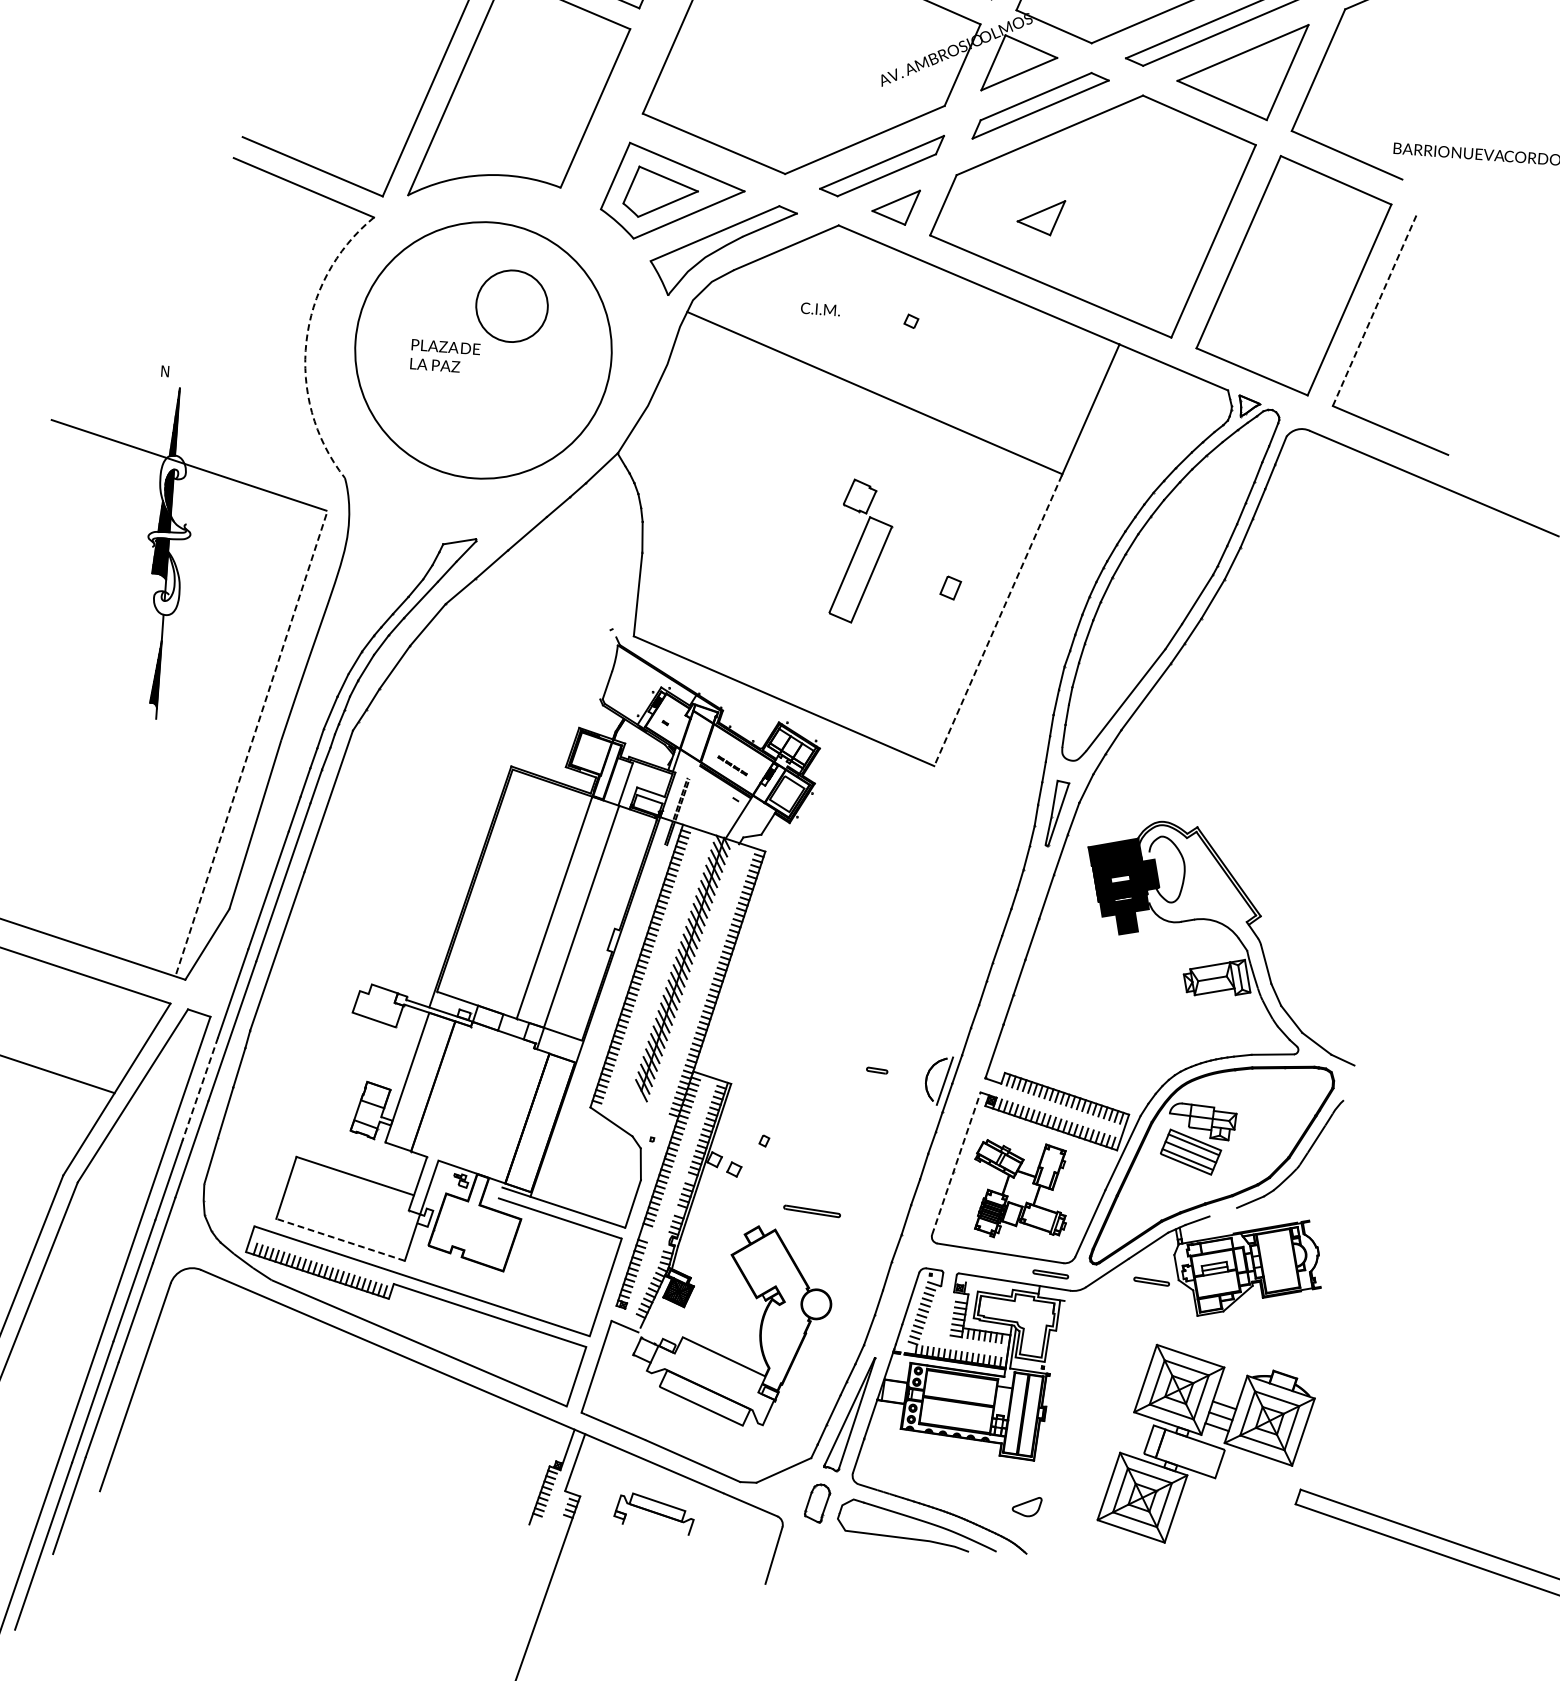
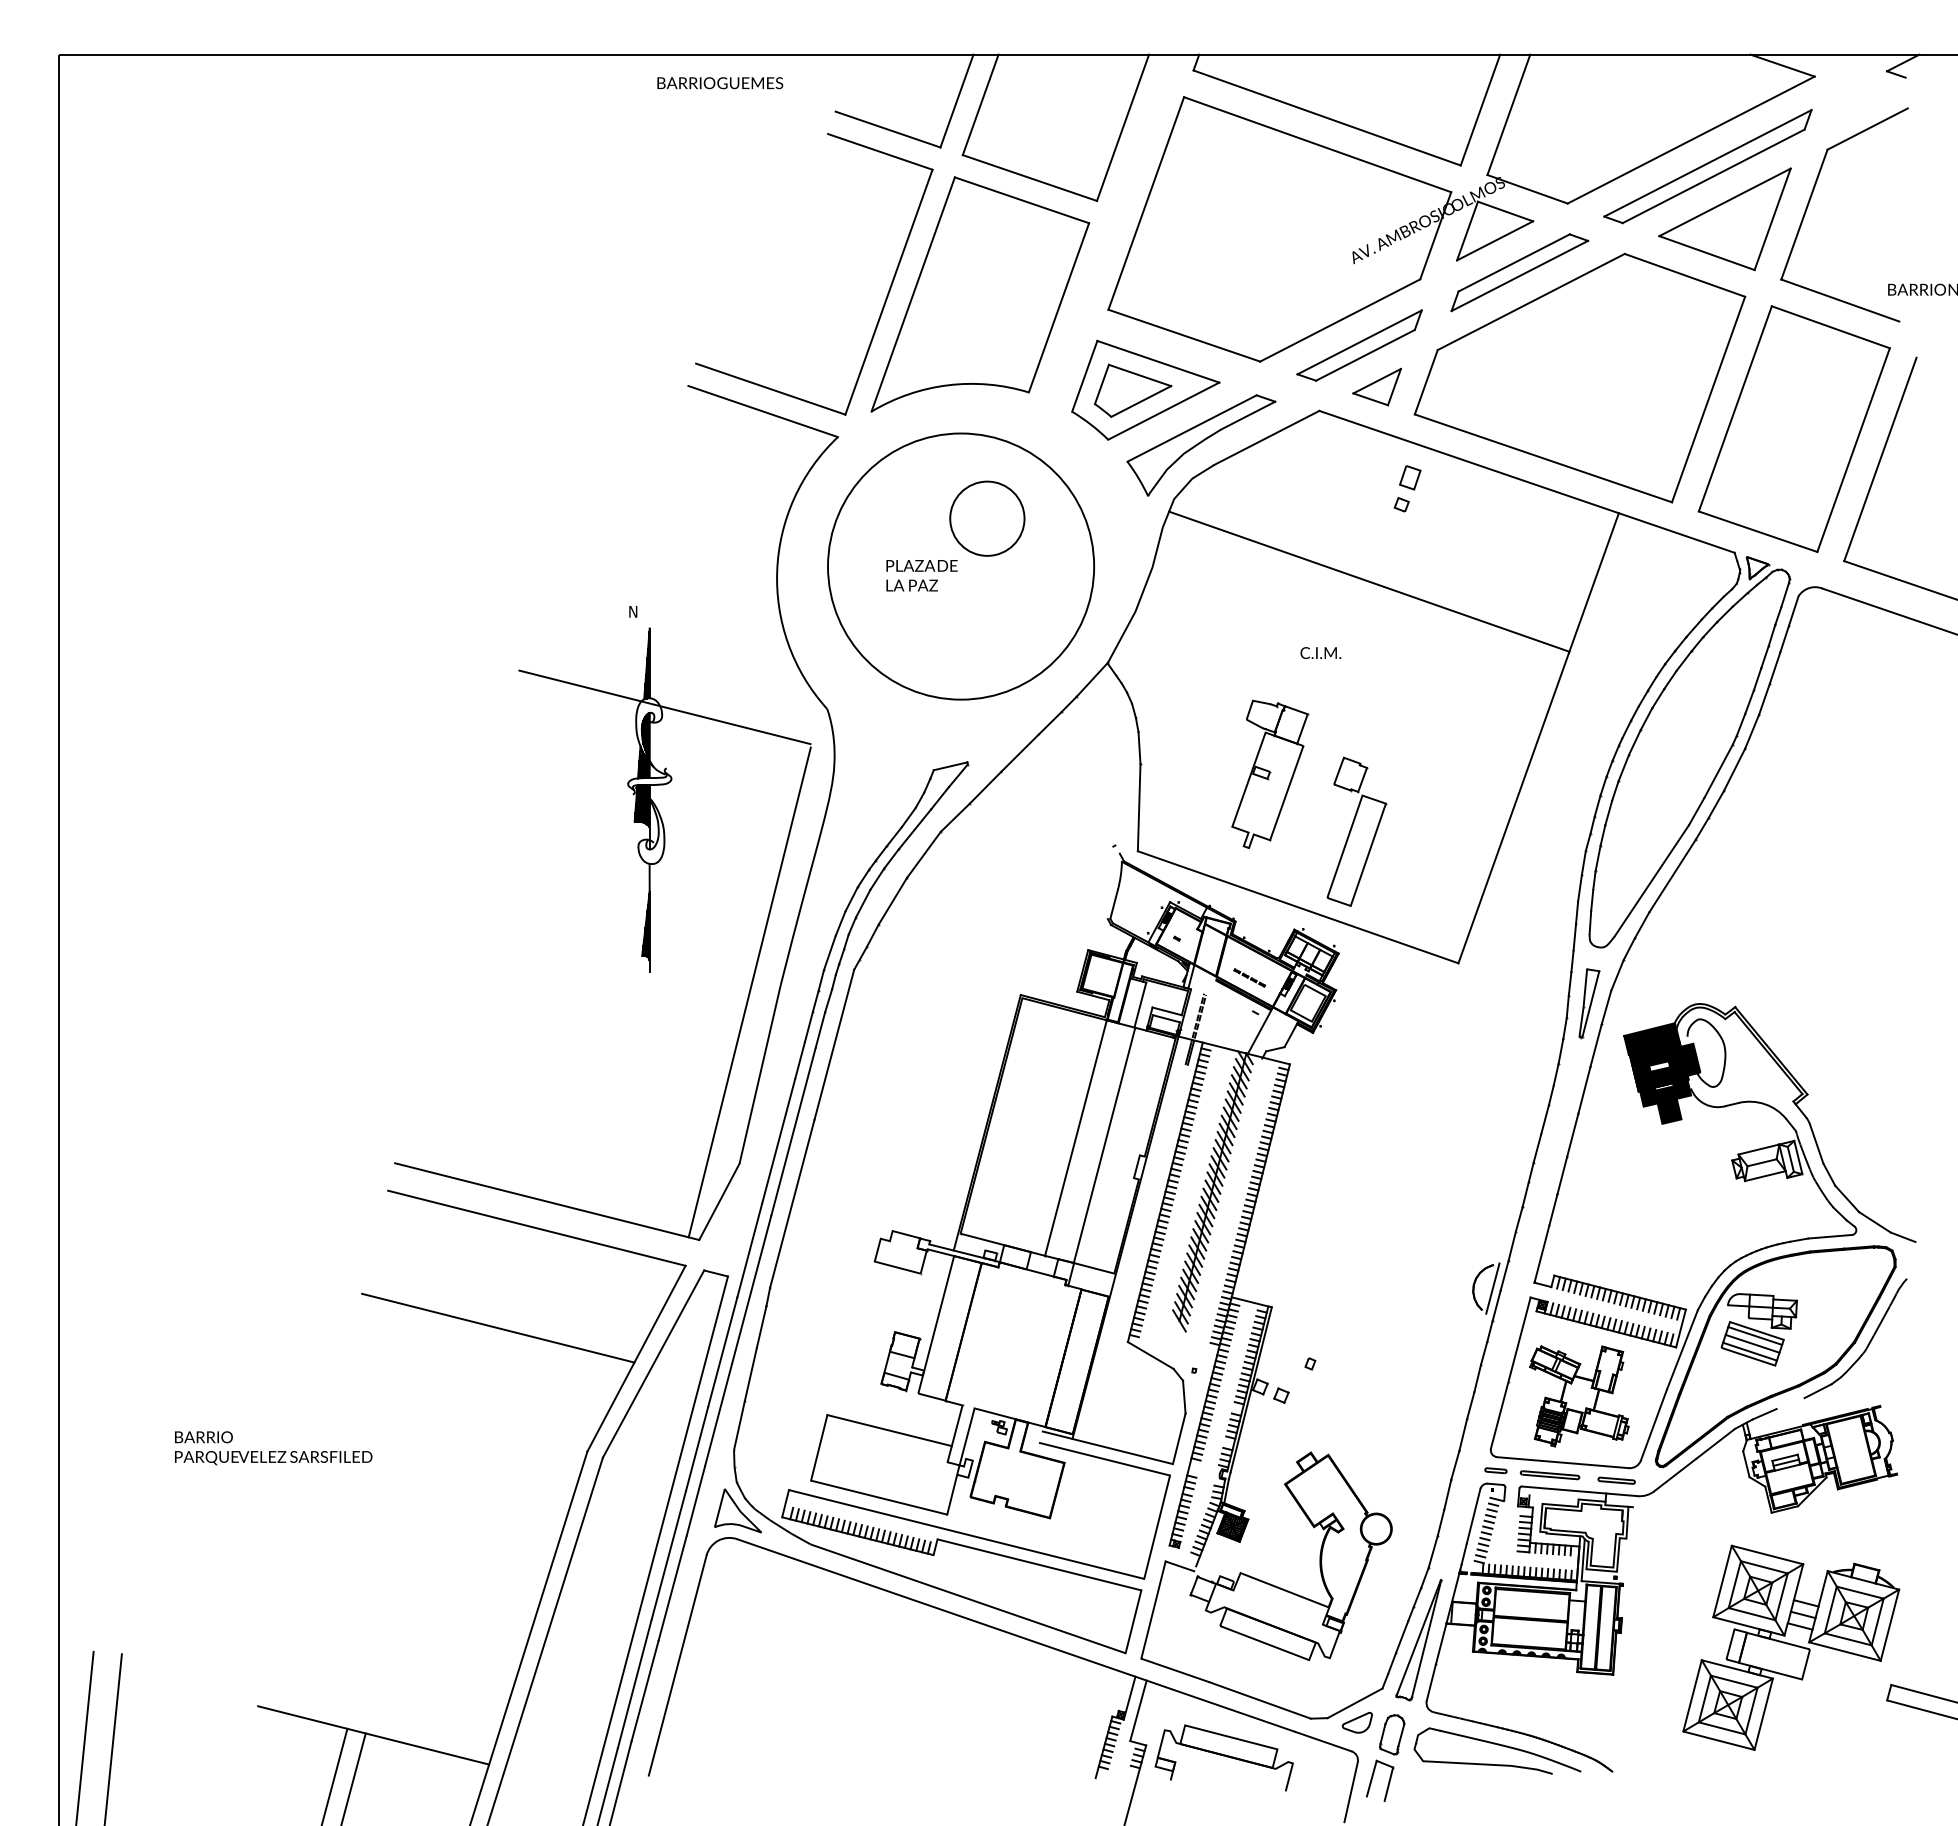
part: (1040, 217) -> (1527, 387), removed
text: (820, 308) -> (1320, 652), moved
line: (1374, 310) -> (1880, 459), dashed -> solid
arc: (306, 341) -> (777, 570), dashed -> solid
part: (861, 551) -> (1356, 831), moved
part: (766, 571) -> (1270, 774), added
part: (950, 587) -> (1410, 477), moved
line: (997, 621) -> (1513, 808), dashed -> solid
line: (250, 745) -> (749, 992), dashed -> solid
part: (876, 1070) -> (1495, 1470), moved
line: (199, 1089) -> (722, 1352), dashed -> solid
line: (956, 1163) -> (1510, 1372), dashed -> solid
part: (811, 1211) -> (1549, 1475), moved
line: (339, 1239) -> (878, 1497), dashed -> solid
part: (203, 1242) -> (737, 1510), added
part: (1151, 1281) -> (1721, 1480), removed
part: (1026, 1506) -> (1356, 1722), moved
part: (653, 1513) -> (1223, 1757), size x1.67
part: (796, 1542) -> (1373, 1777), added

